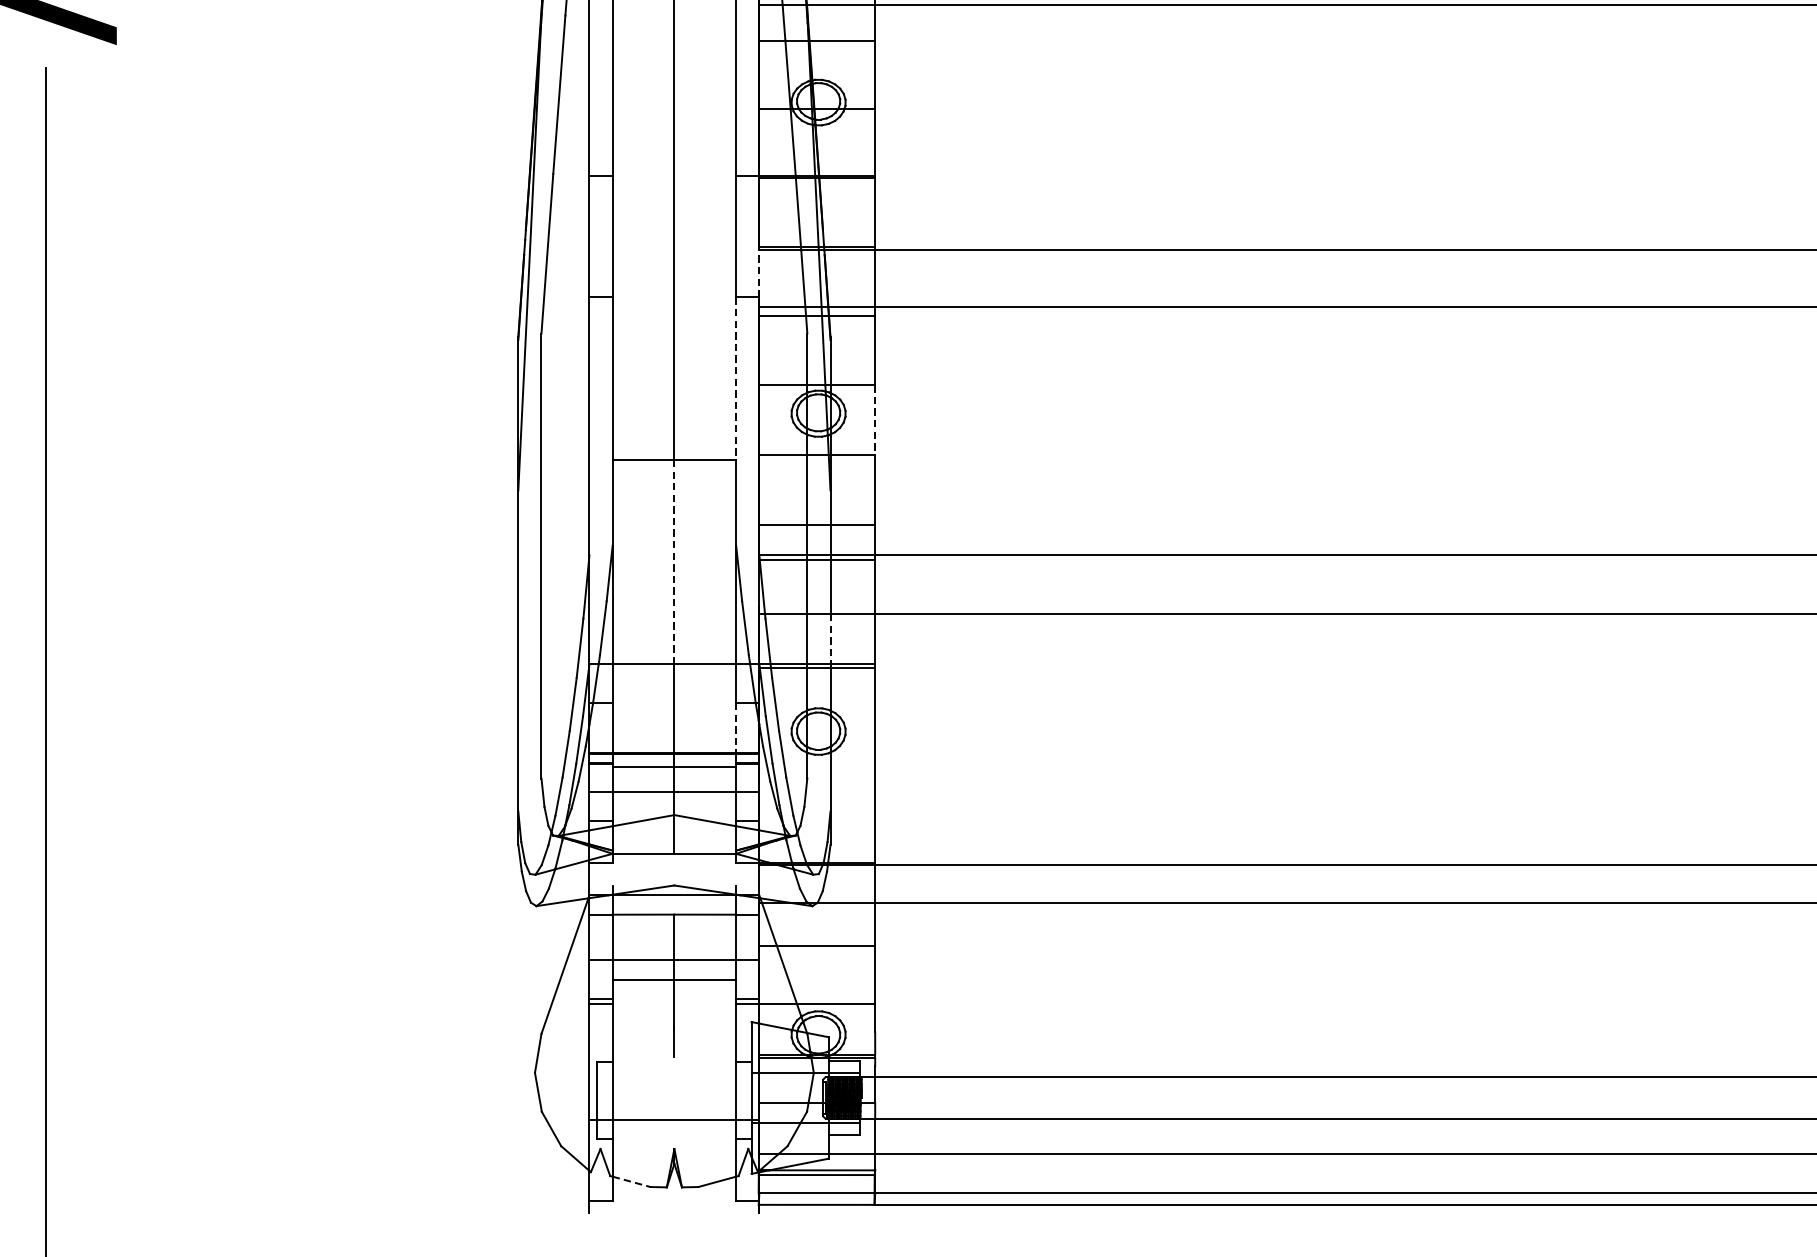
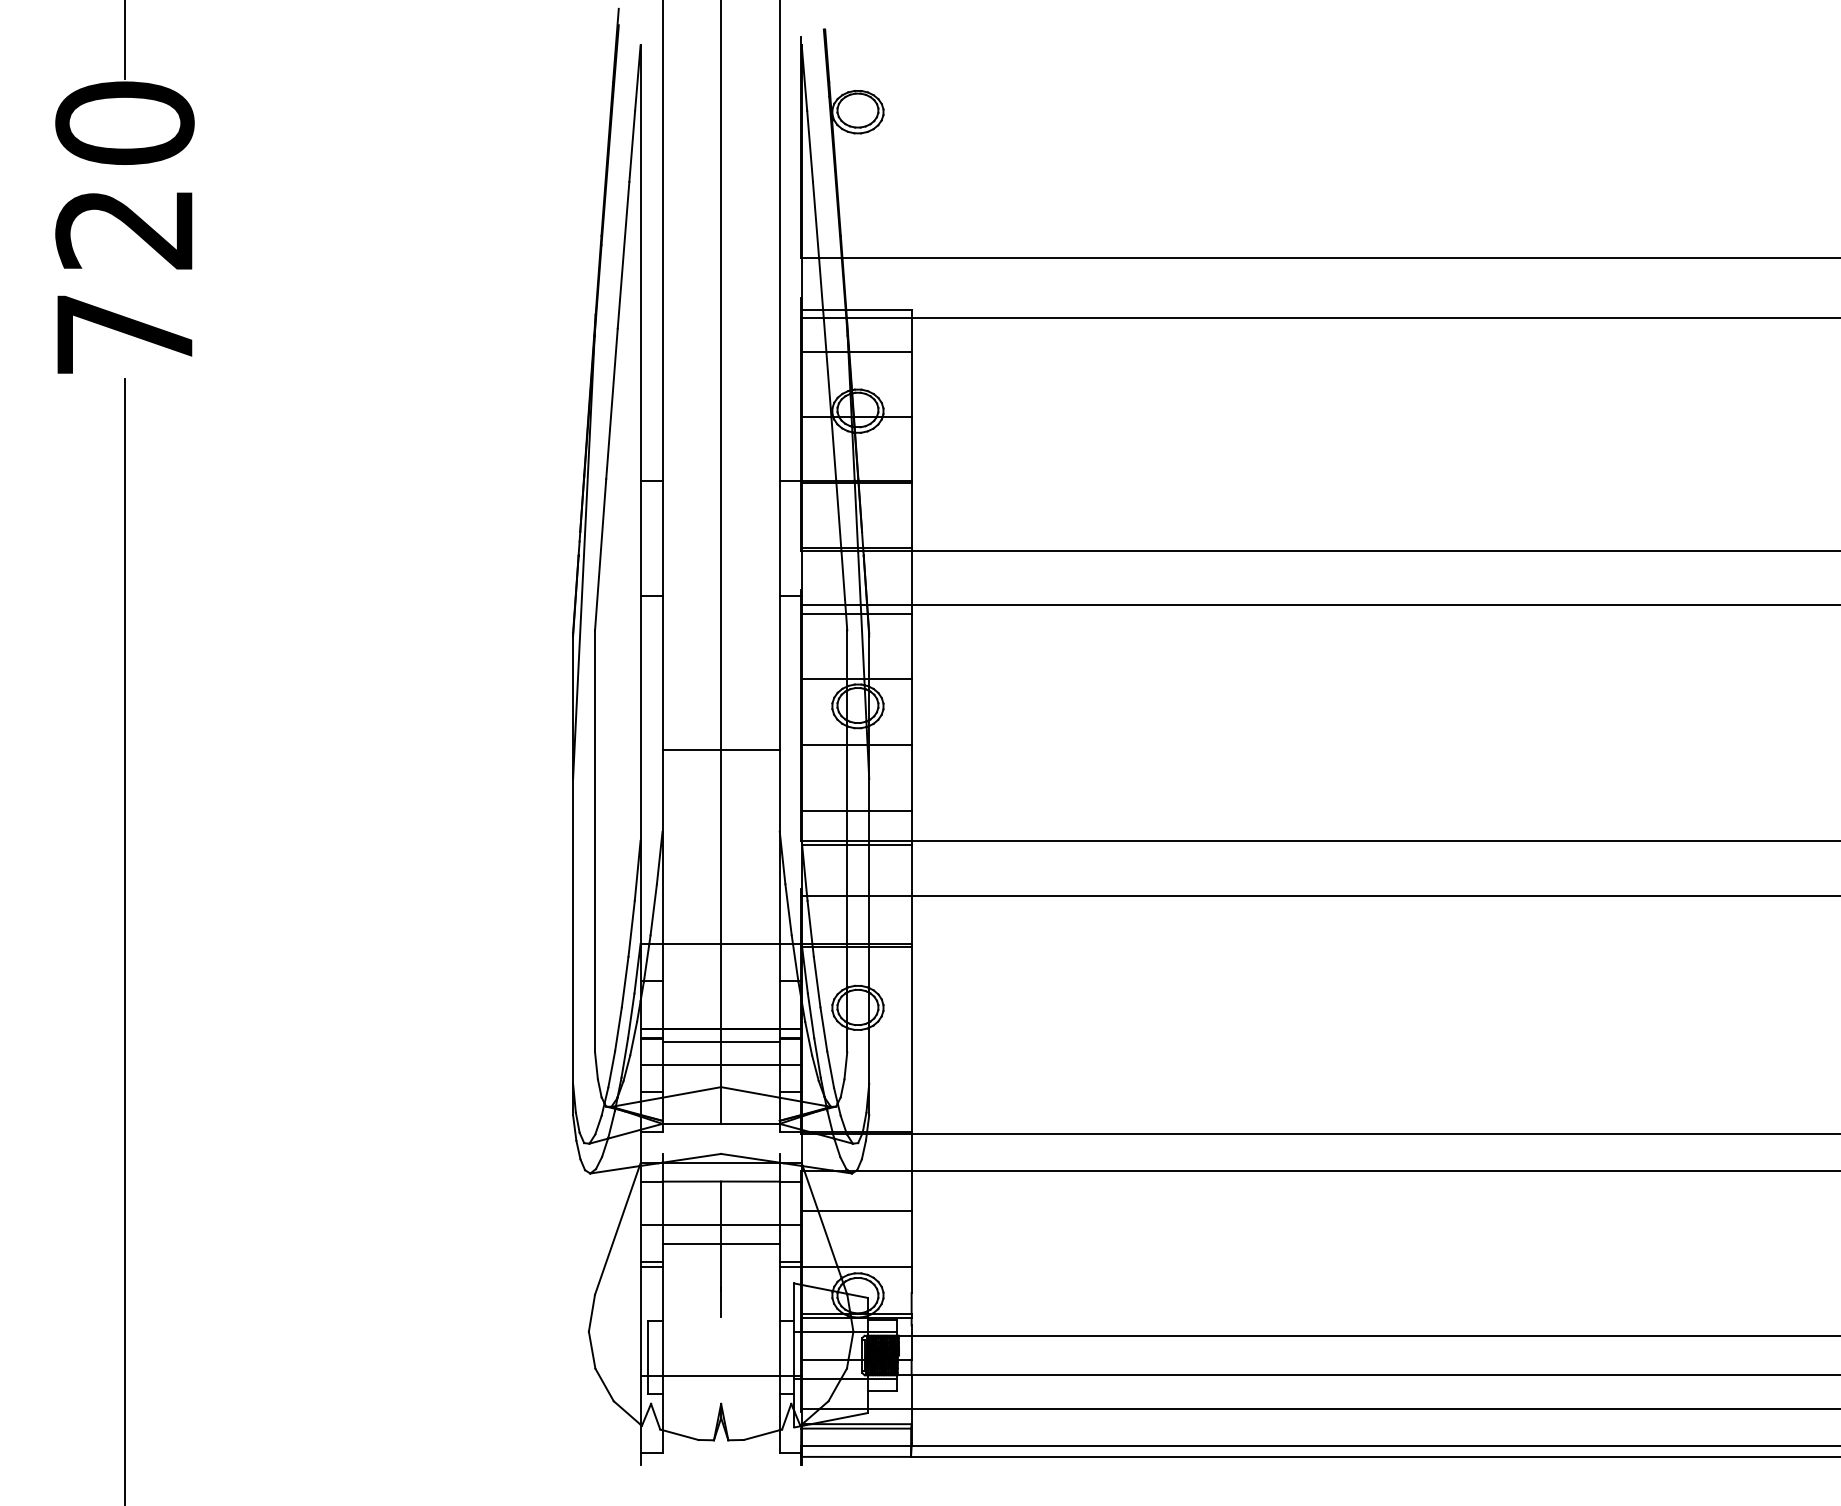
line: (759, 273) -> (801, 573), dashed -> solid
line: (735, 379) -> (779, 673), dashed -> solid
line: (875, 420) -> (911, 712), dashed -> solid
line: (674, 562) -> (721, 847), dashed -> solid
line: (830, 639) -> (869, 920), dashed -> solid
line: (735, 727) -> (779, 1004), dashed -> solid
line: (631, 1182) -> (680, 1435), dashed -> solid

